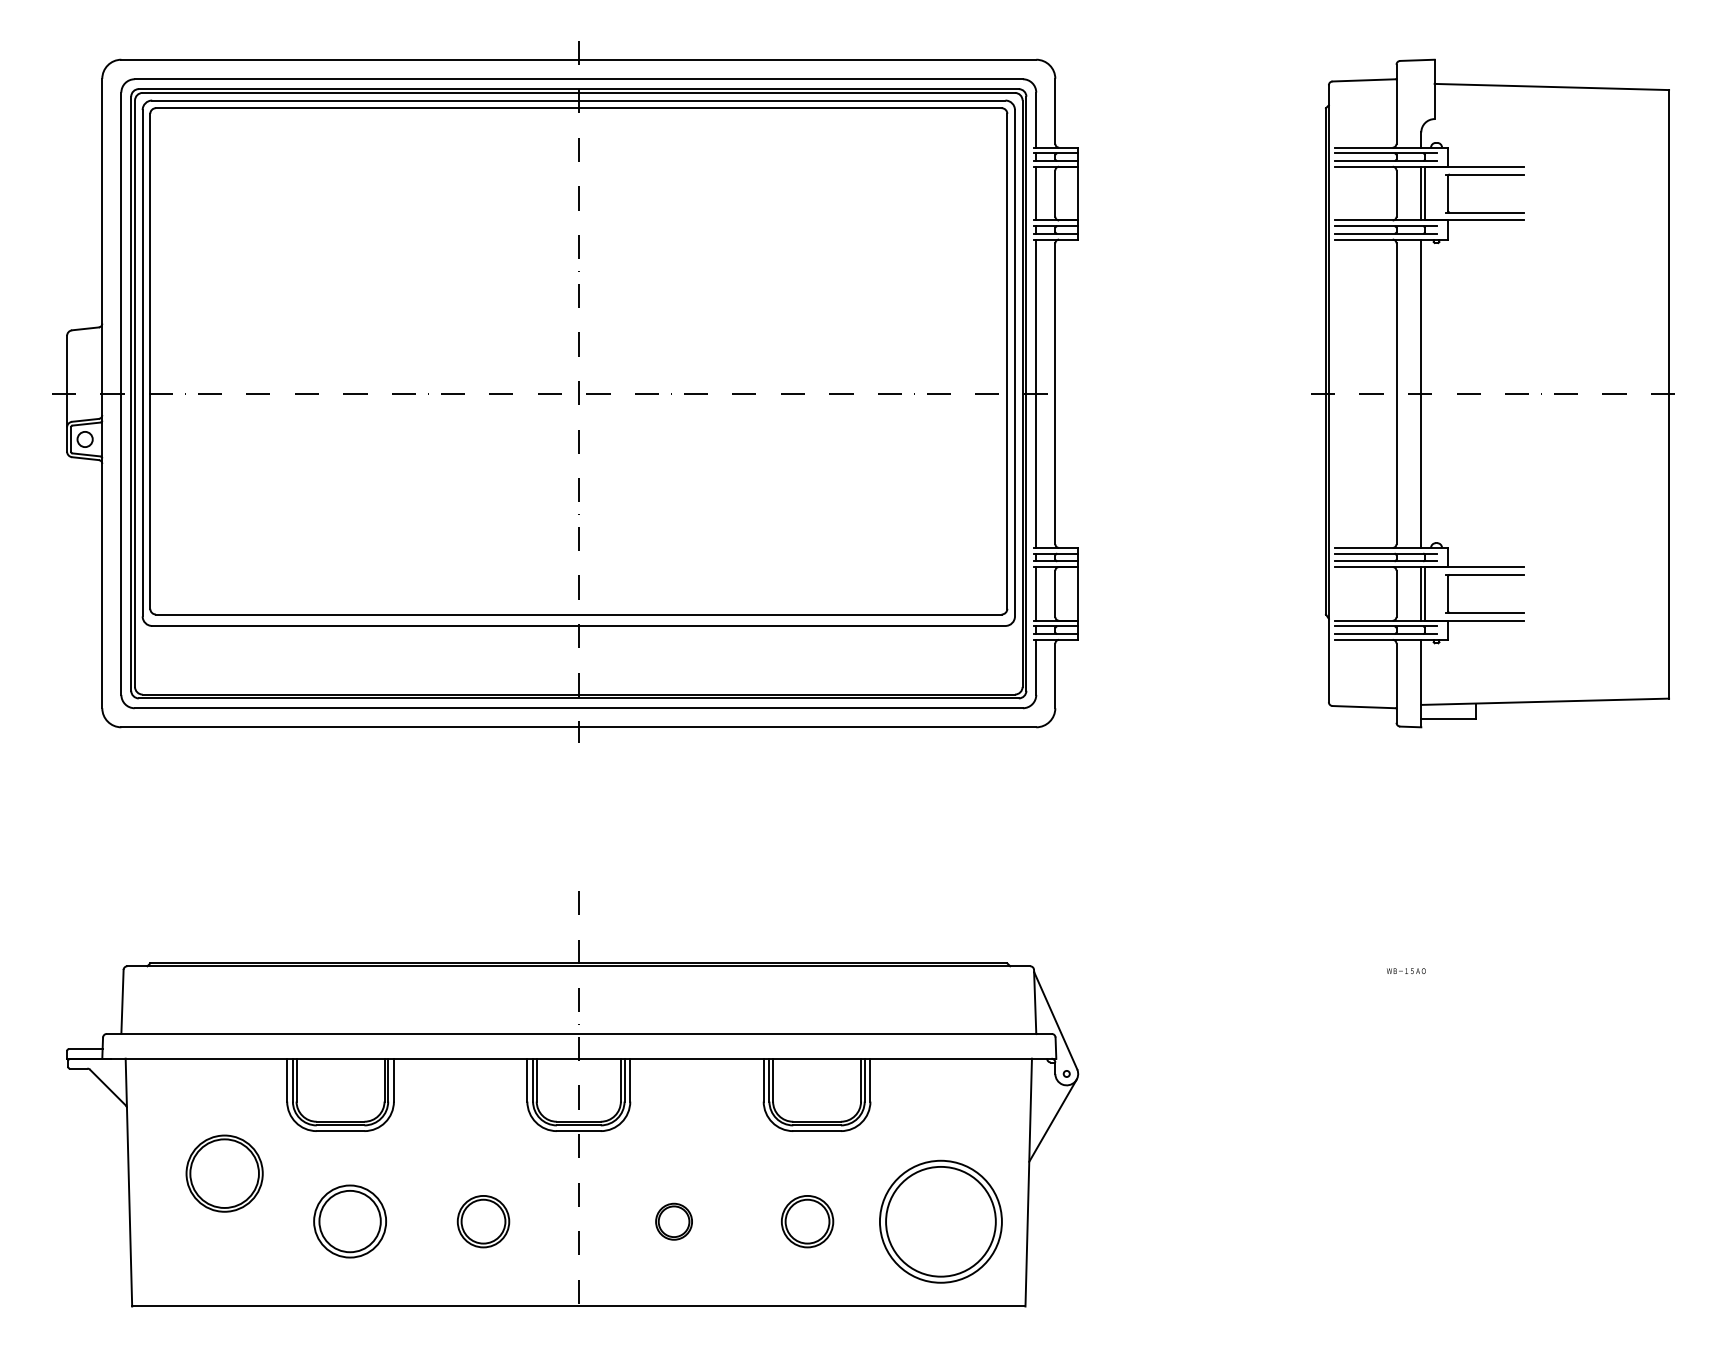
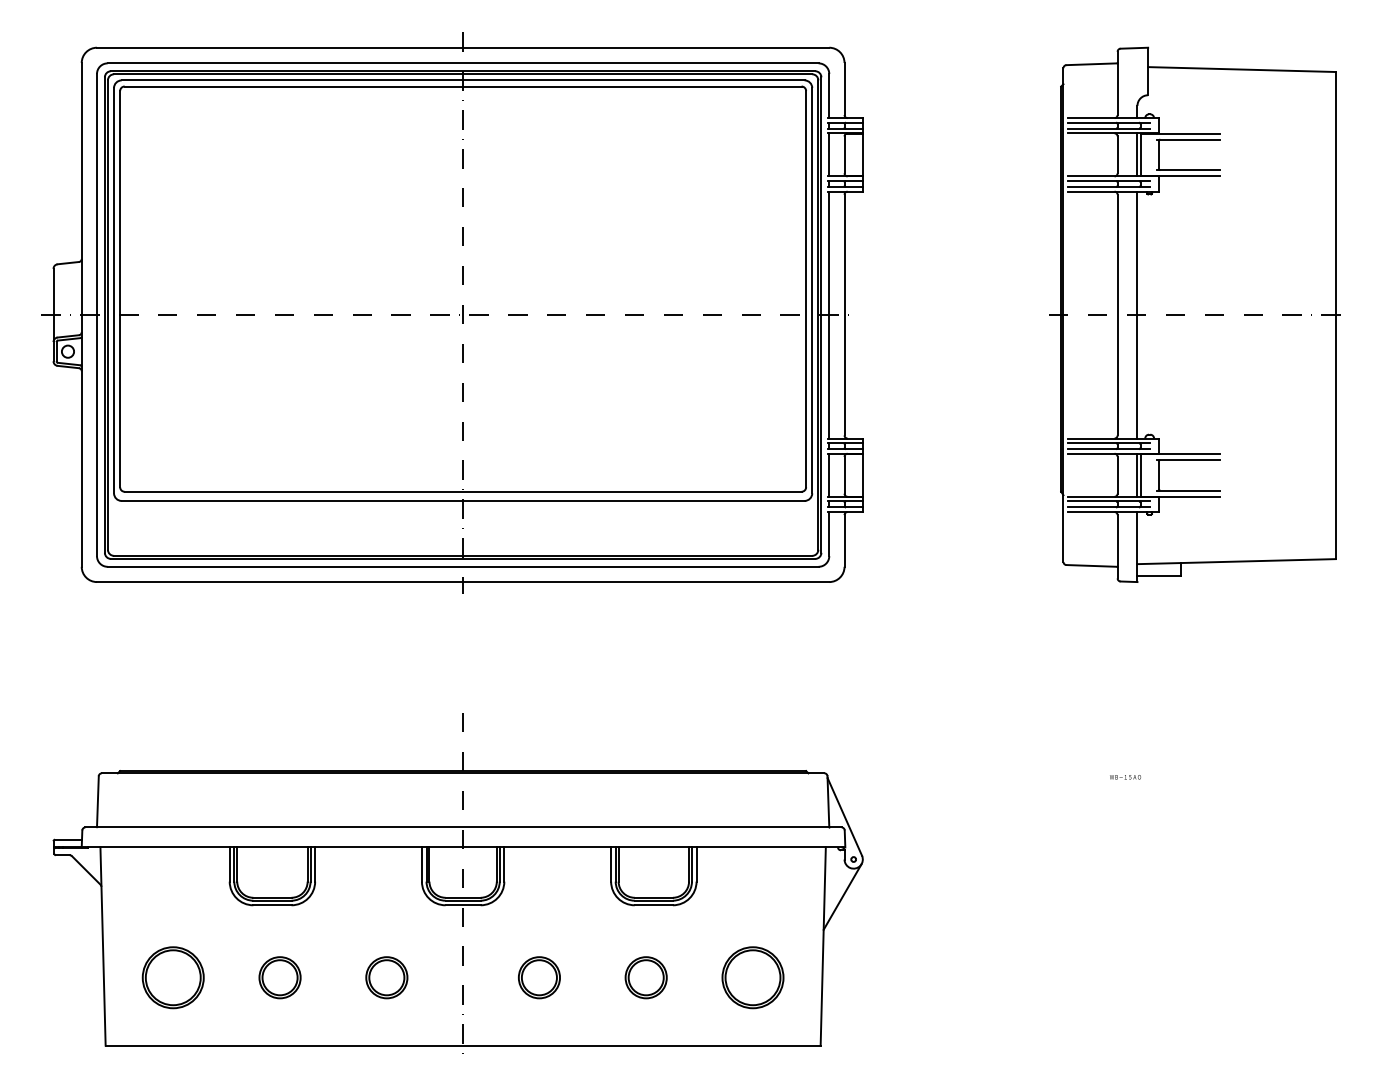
part: (224, 1173) -> (173, 977), moved
part: (349, 1221) -> (279, 977), size x0.71
part: (673, 1221) -> (538, 977), size x1.43
part: (940, 1221) -> (752, 977), size x0.62

